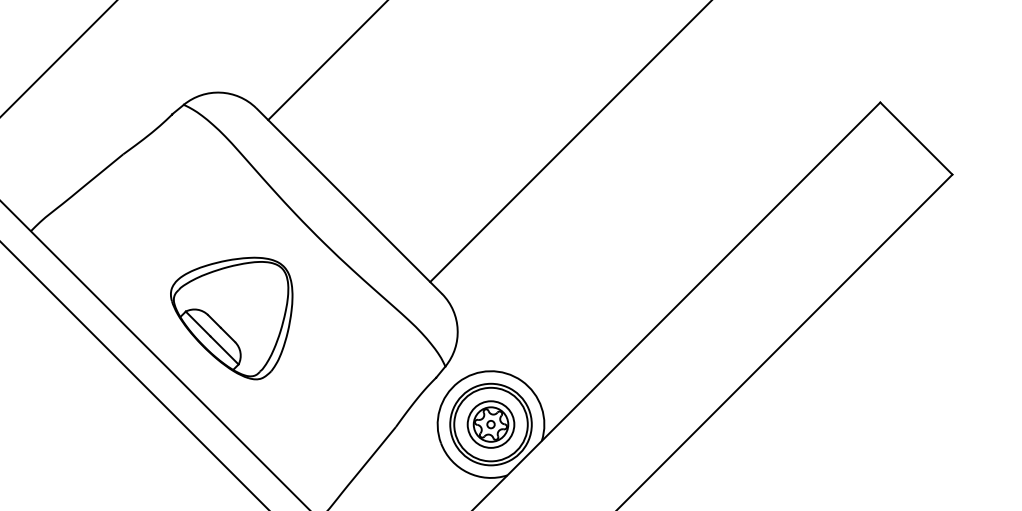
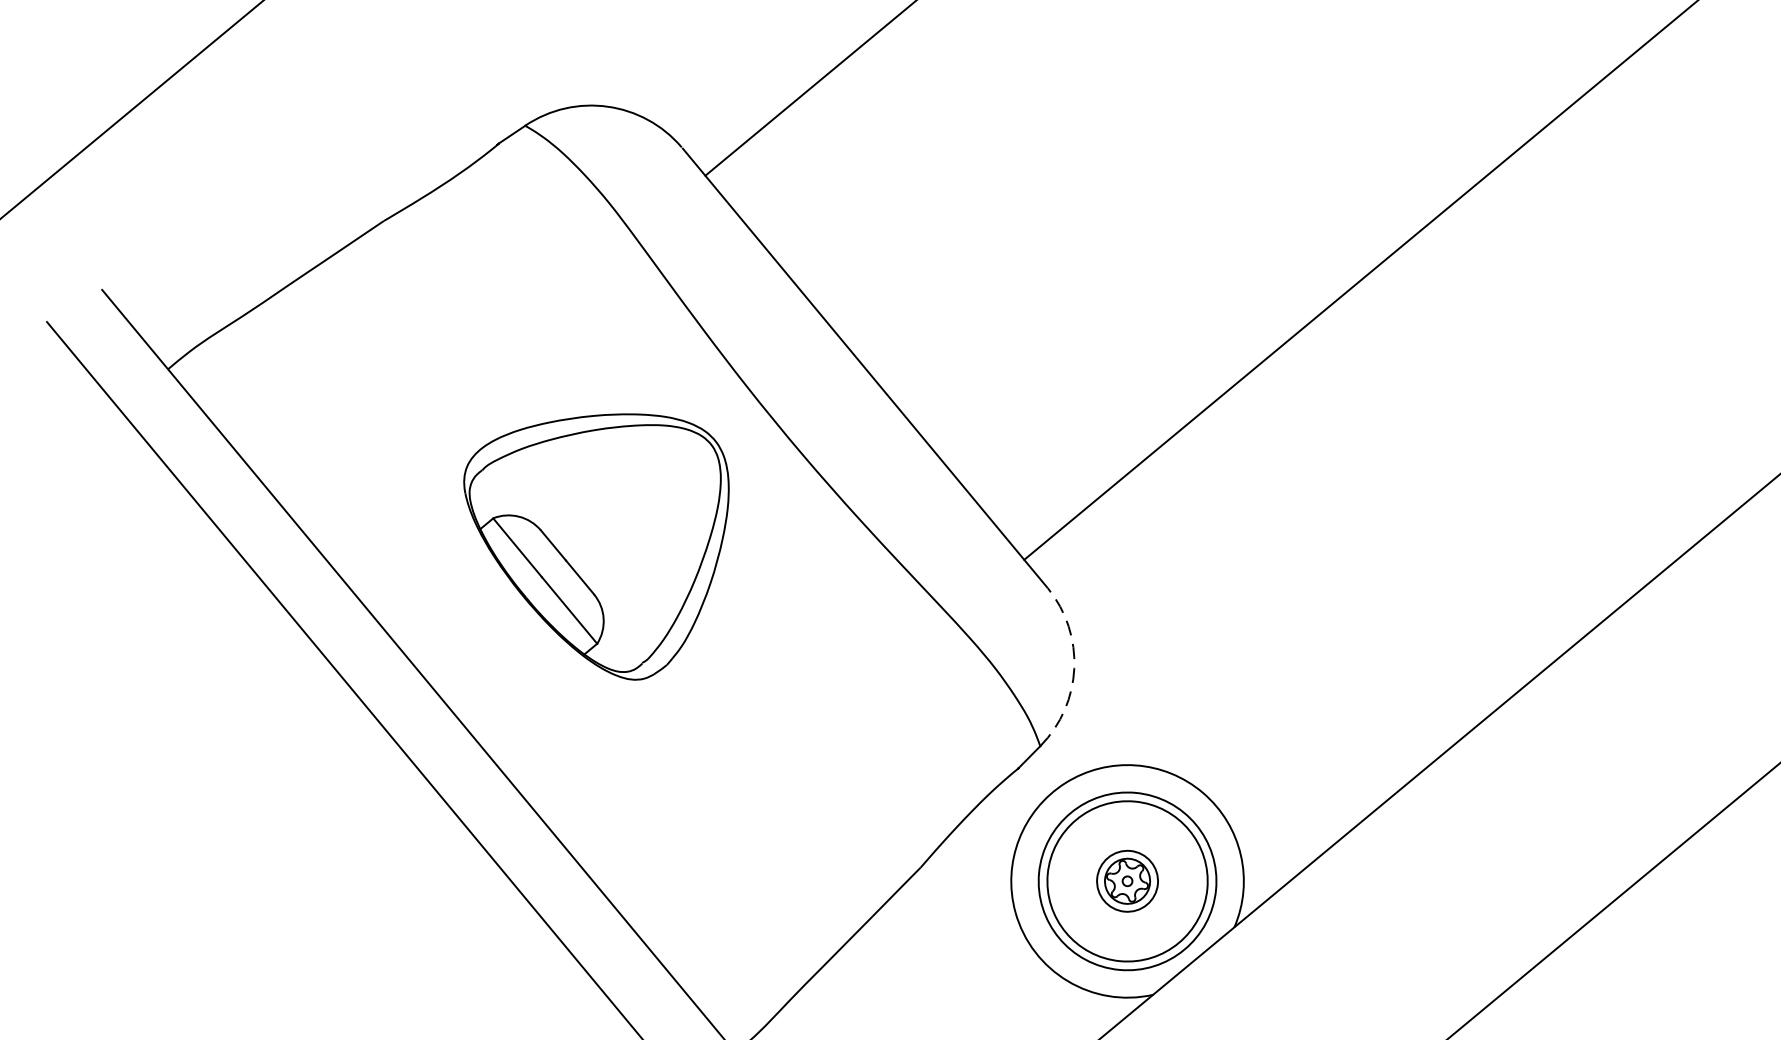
part: (231, 318) -> (591, 542), moved
arc: (457, 329) -> (1073, 668), solid -> dashed
part: (490, 424) -> (1126, 881), size x0.6

